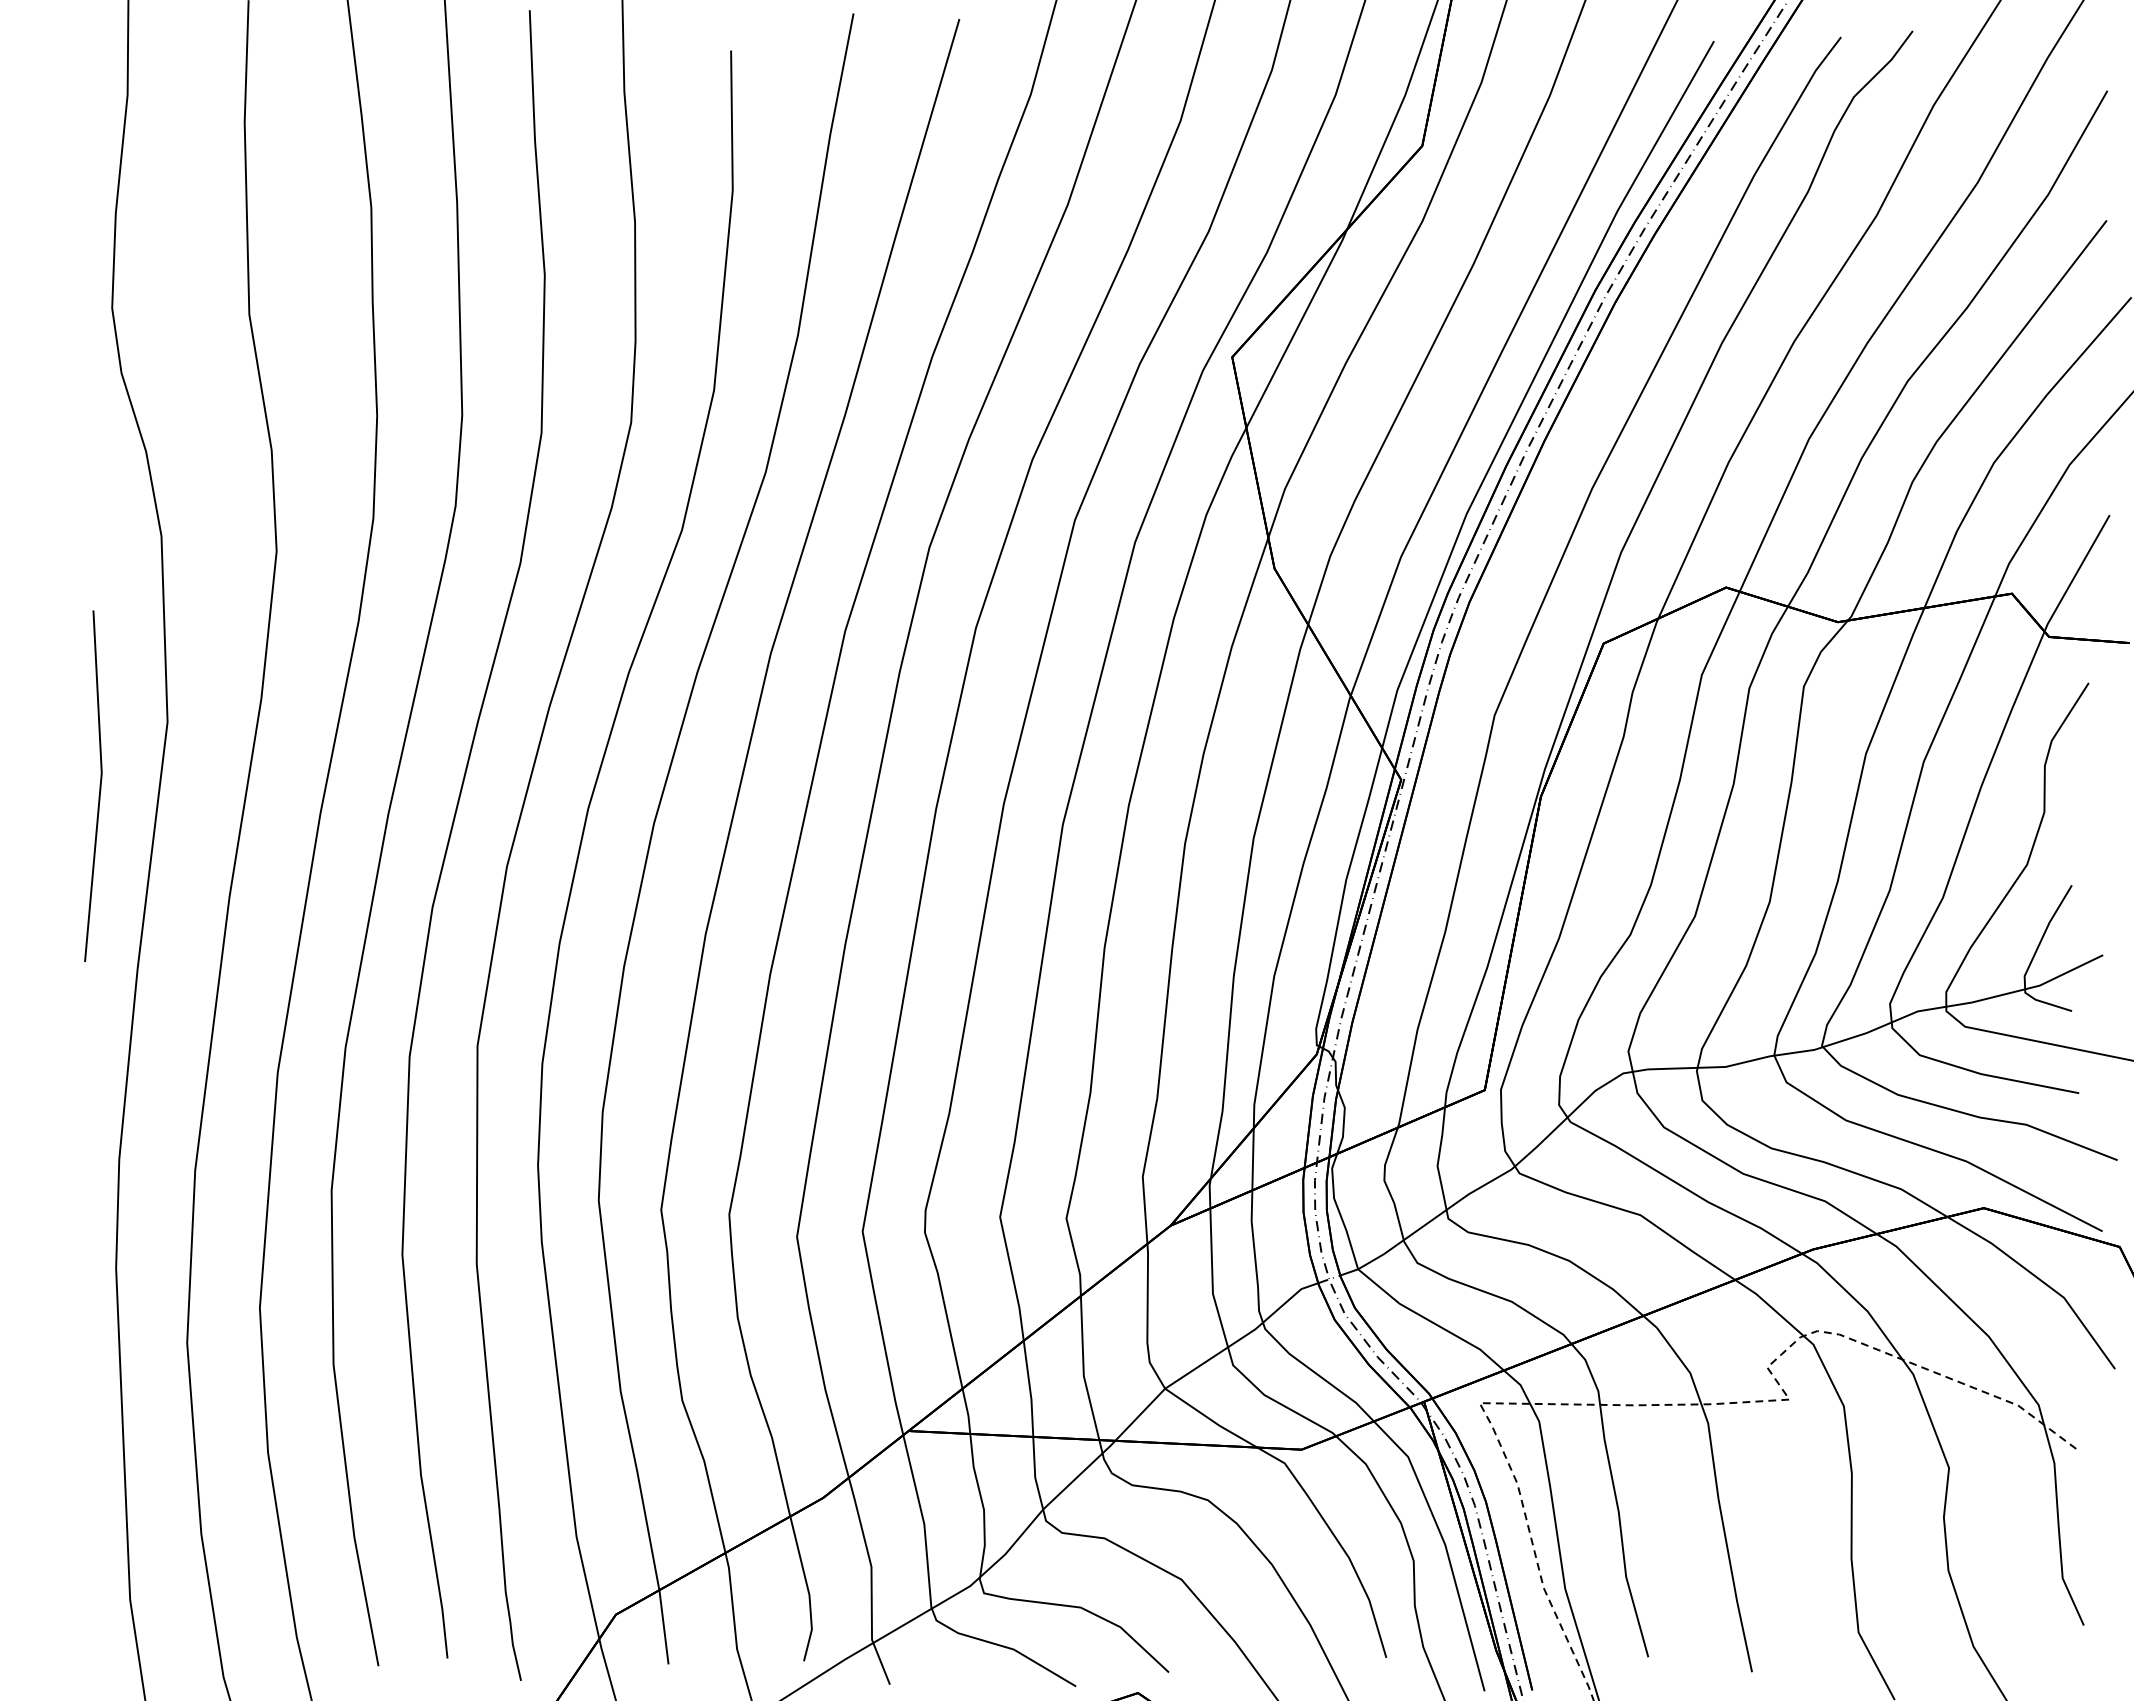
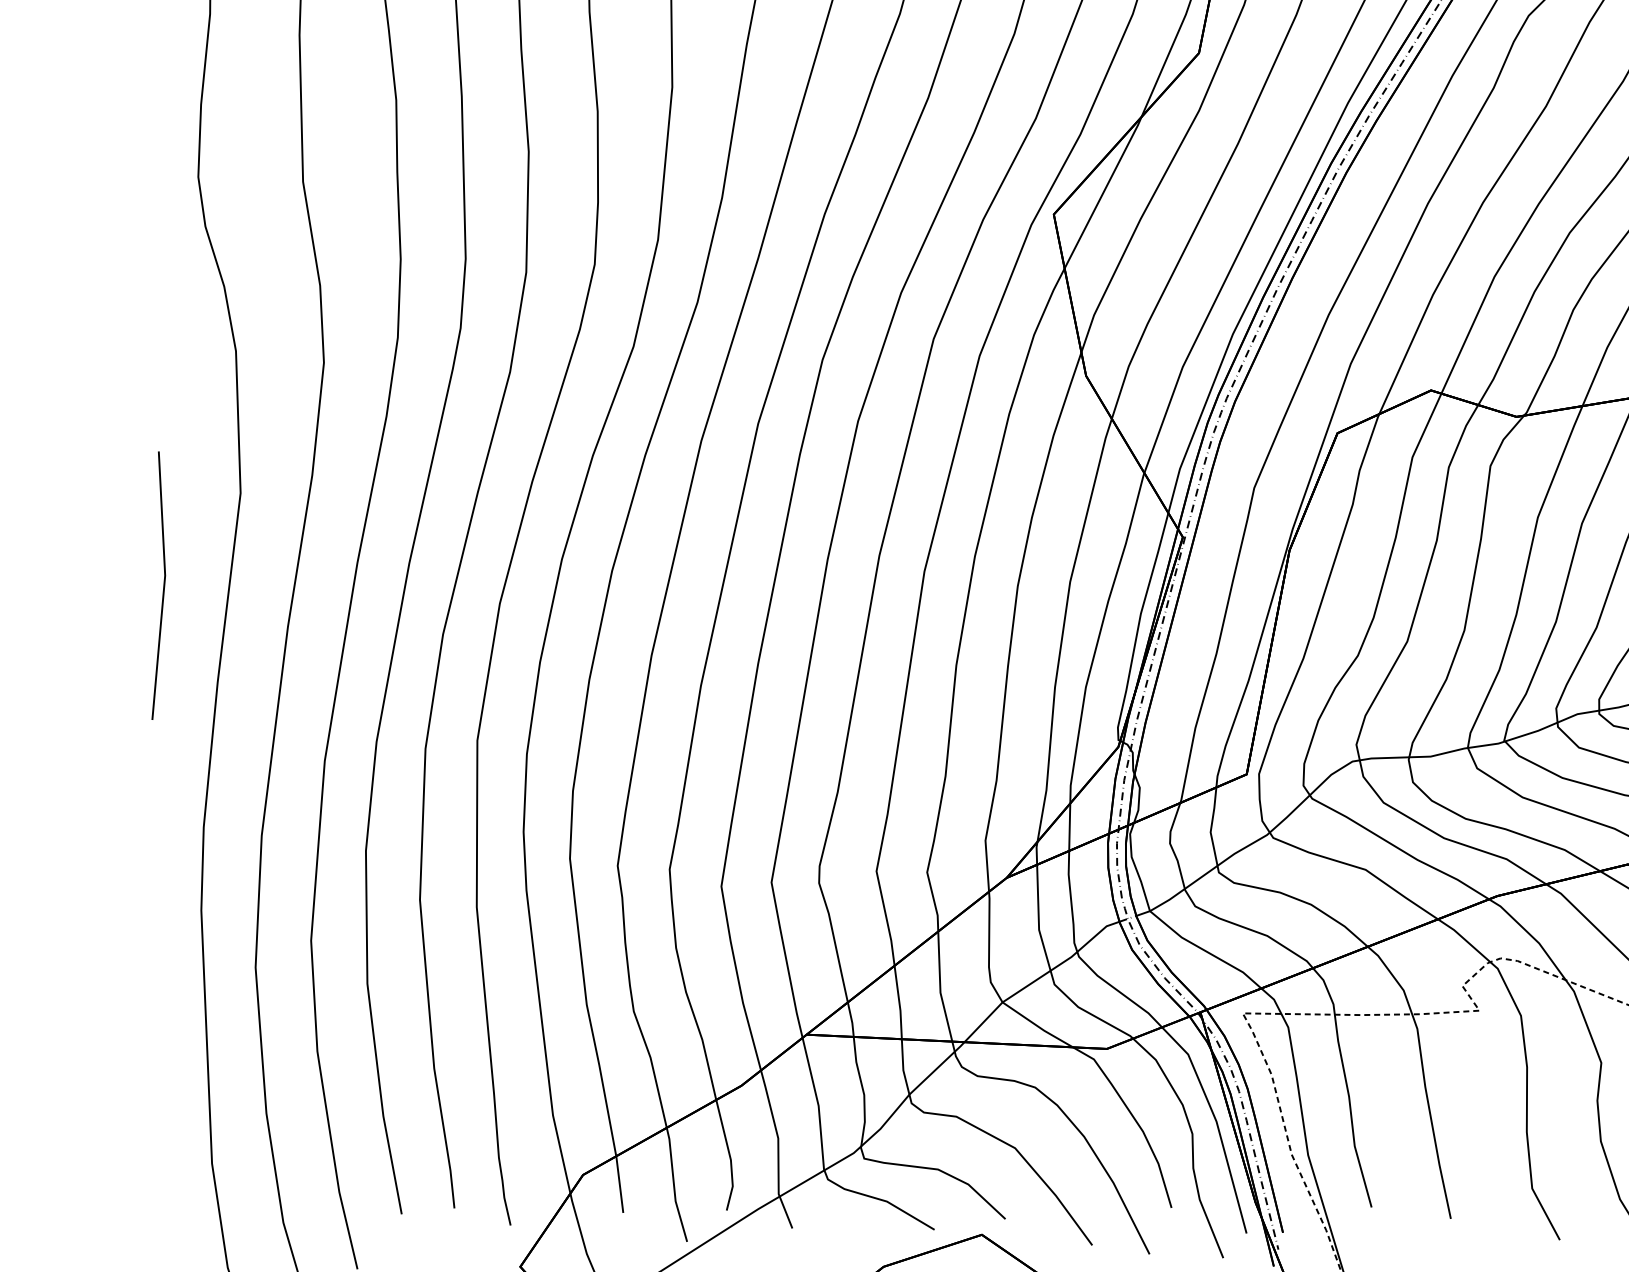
line: (99, 785) -> (163, 585), moved

